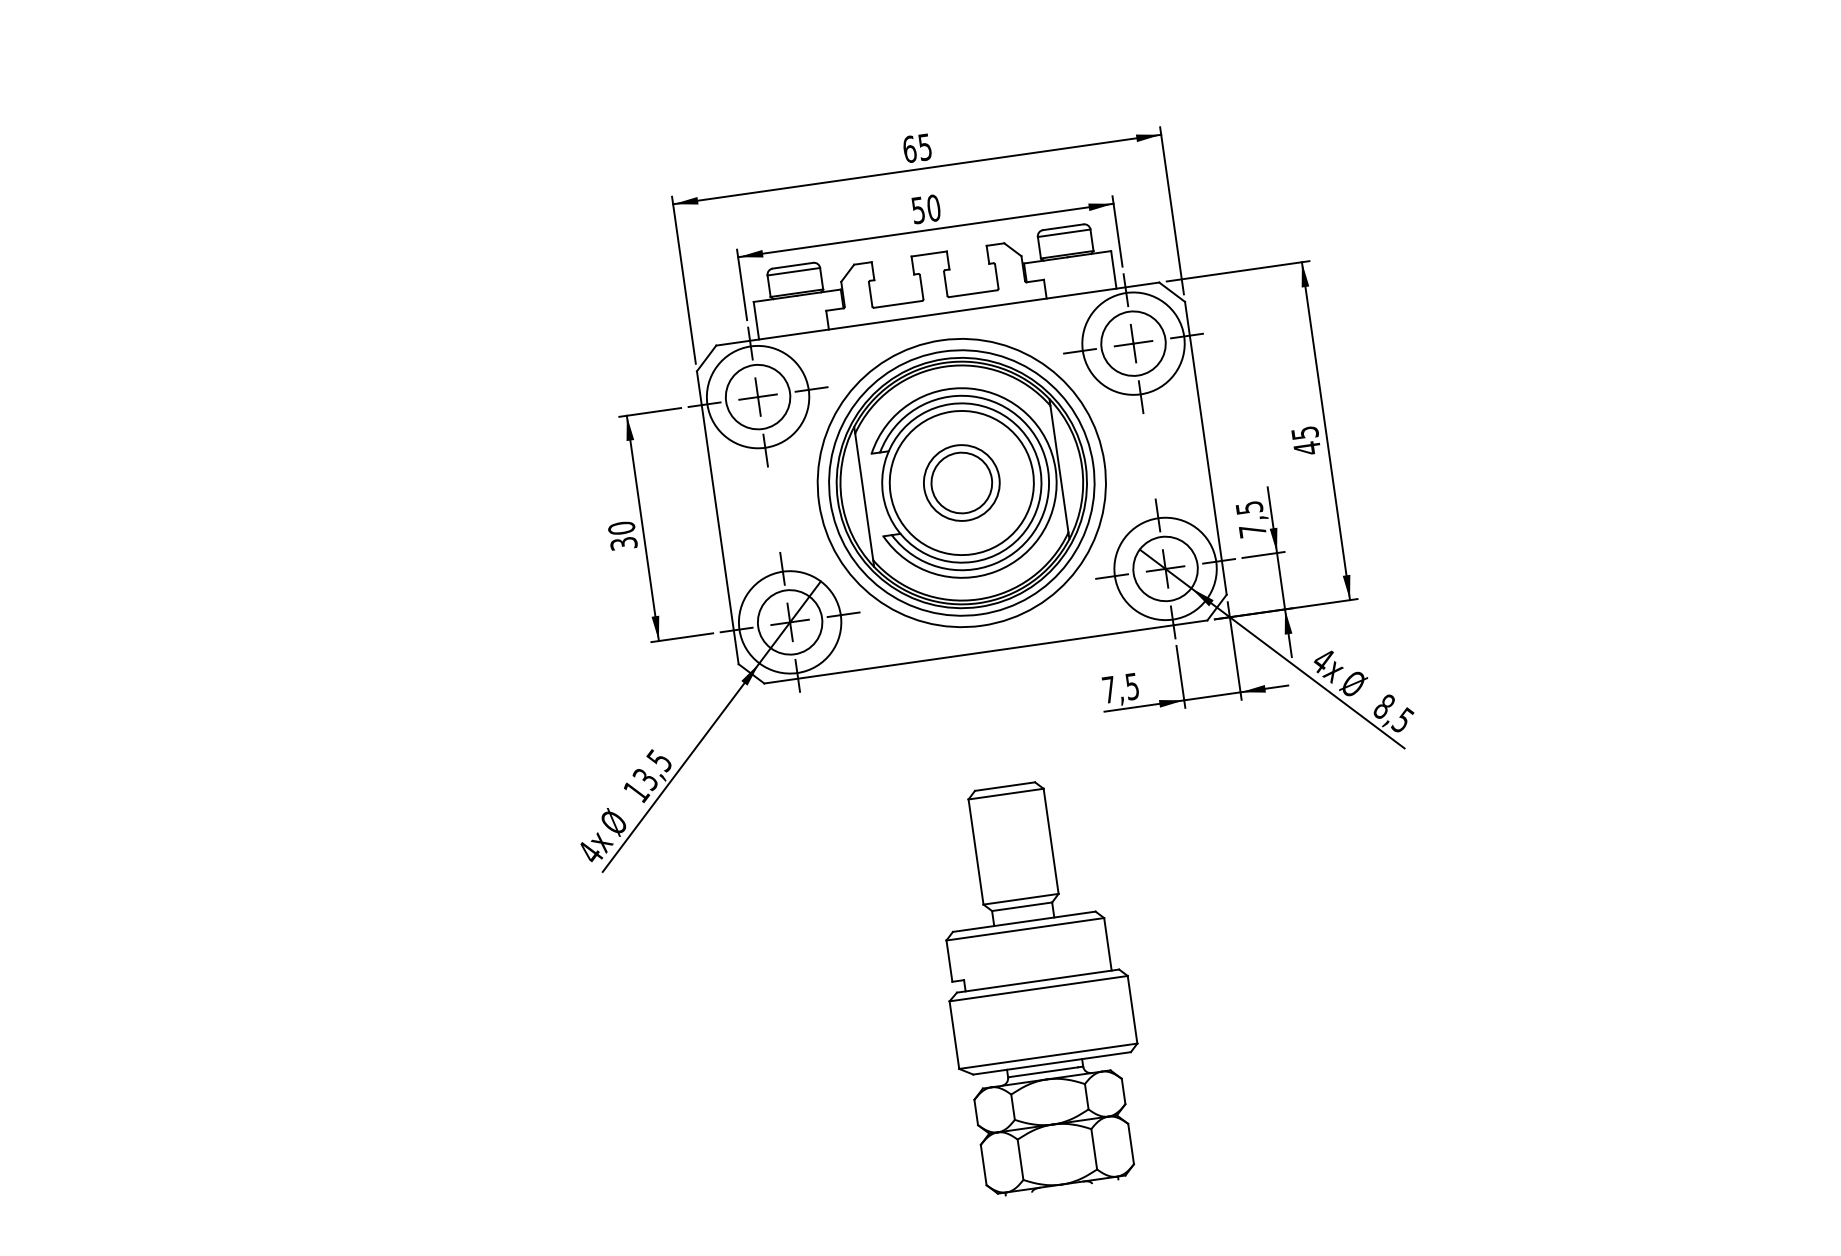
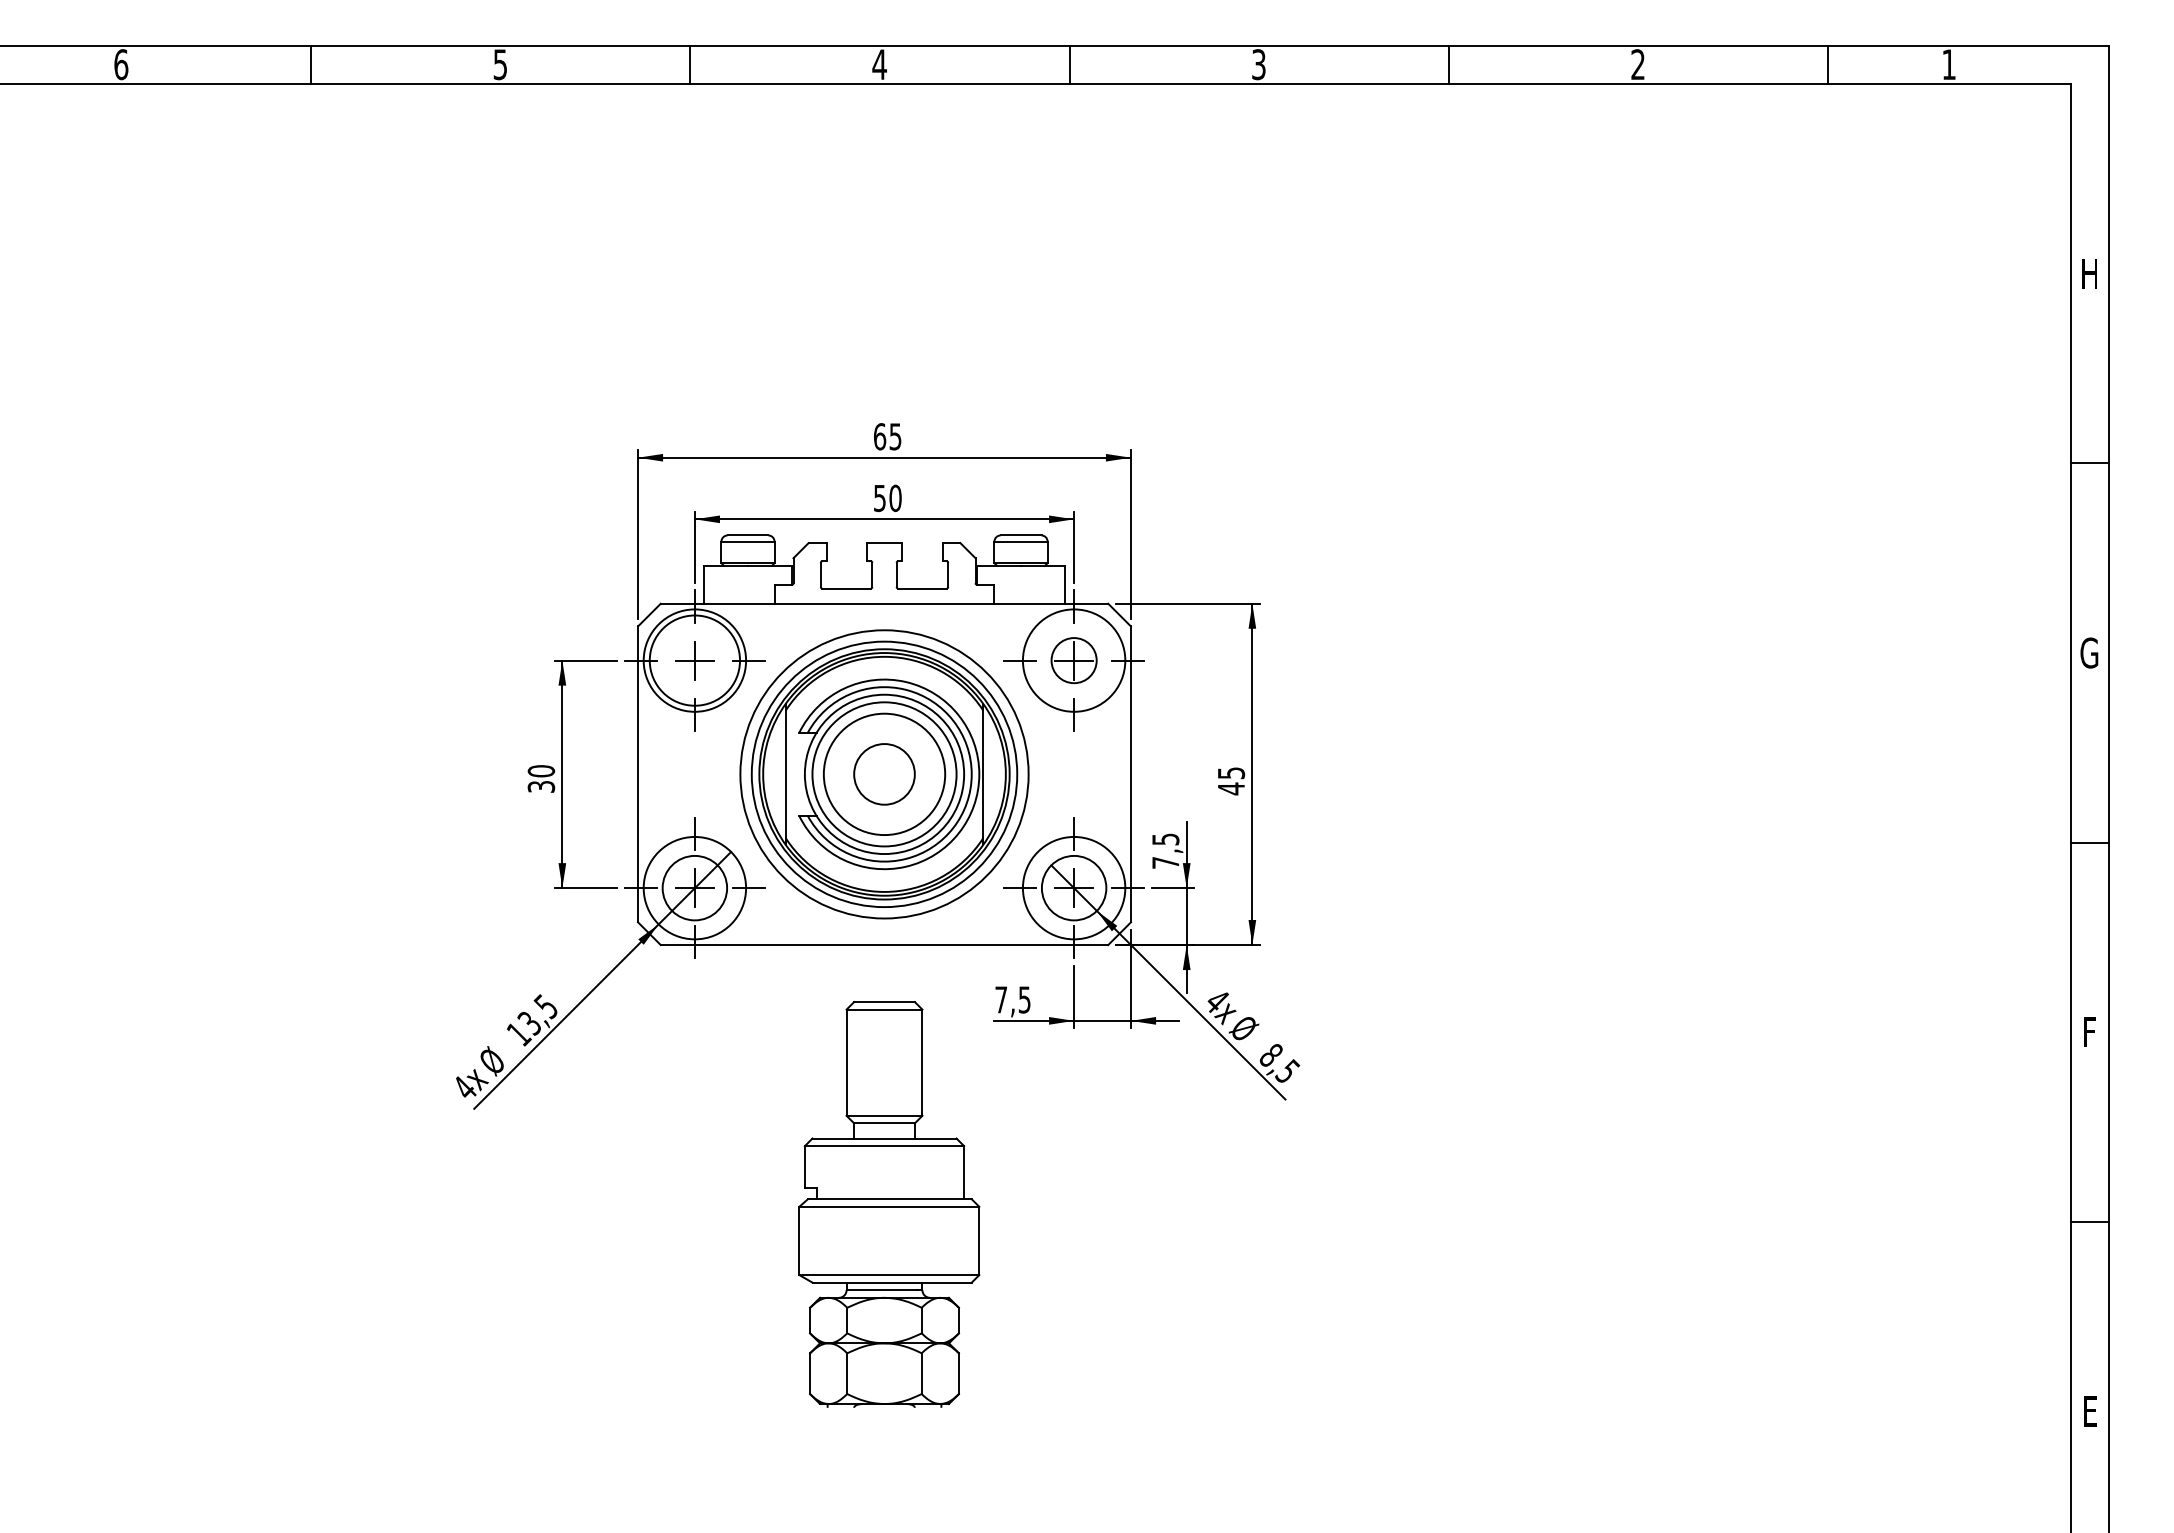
circle: (1132, 343) -> (1073, 660), size x0.7
circle: (757, 397) -> (694, 660), size x1.4
circle: (961, 483) -> (884, 774), size x1.6
part: (1038, 986) -> (889, 1204), moved

